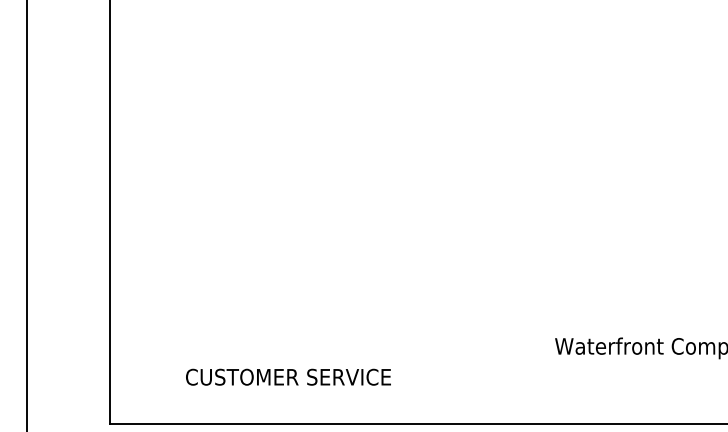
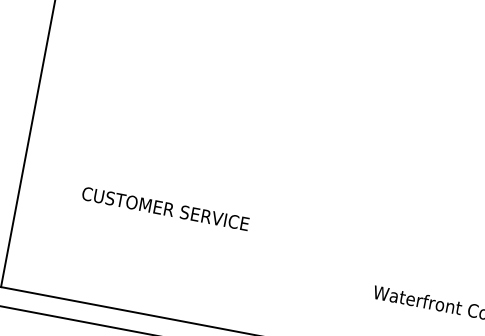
text: (288, 376) -> (165, 208), moved

